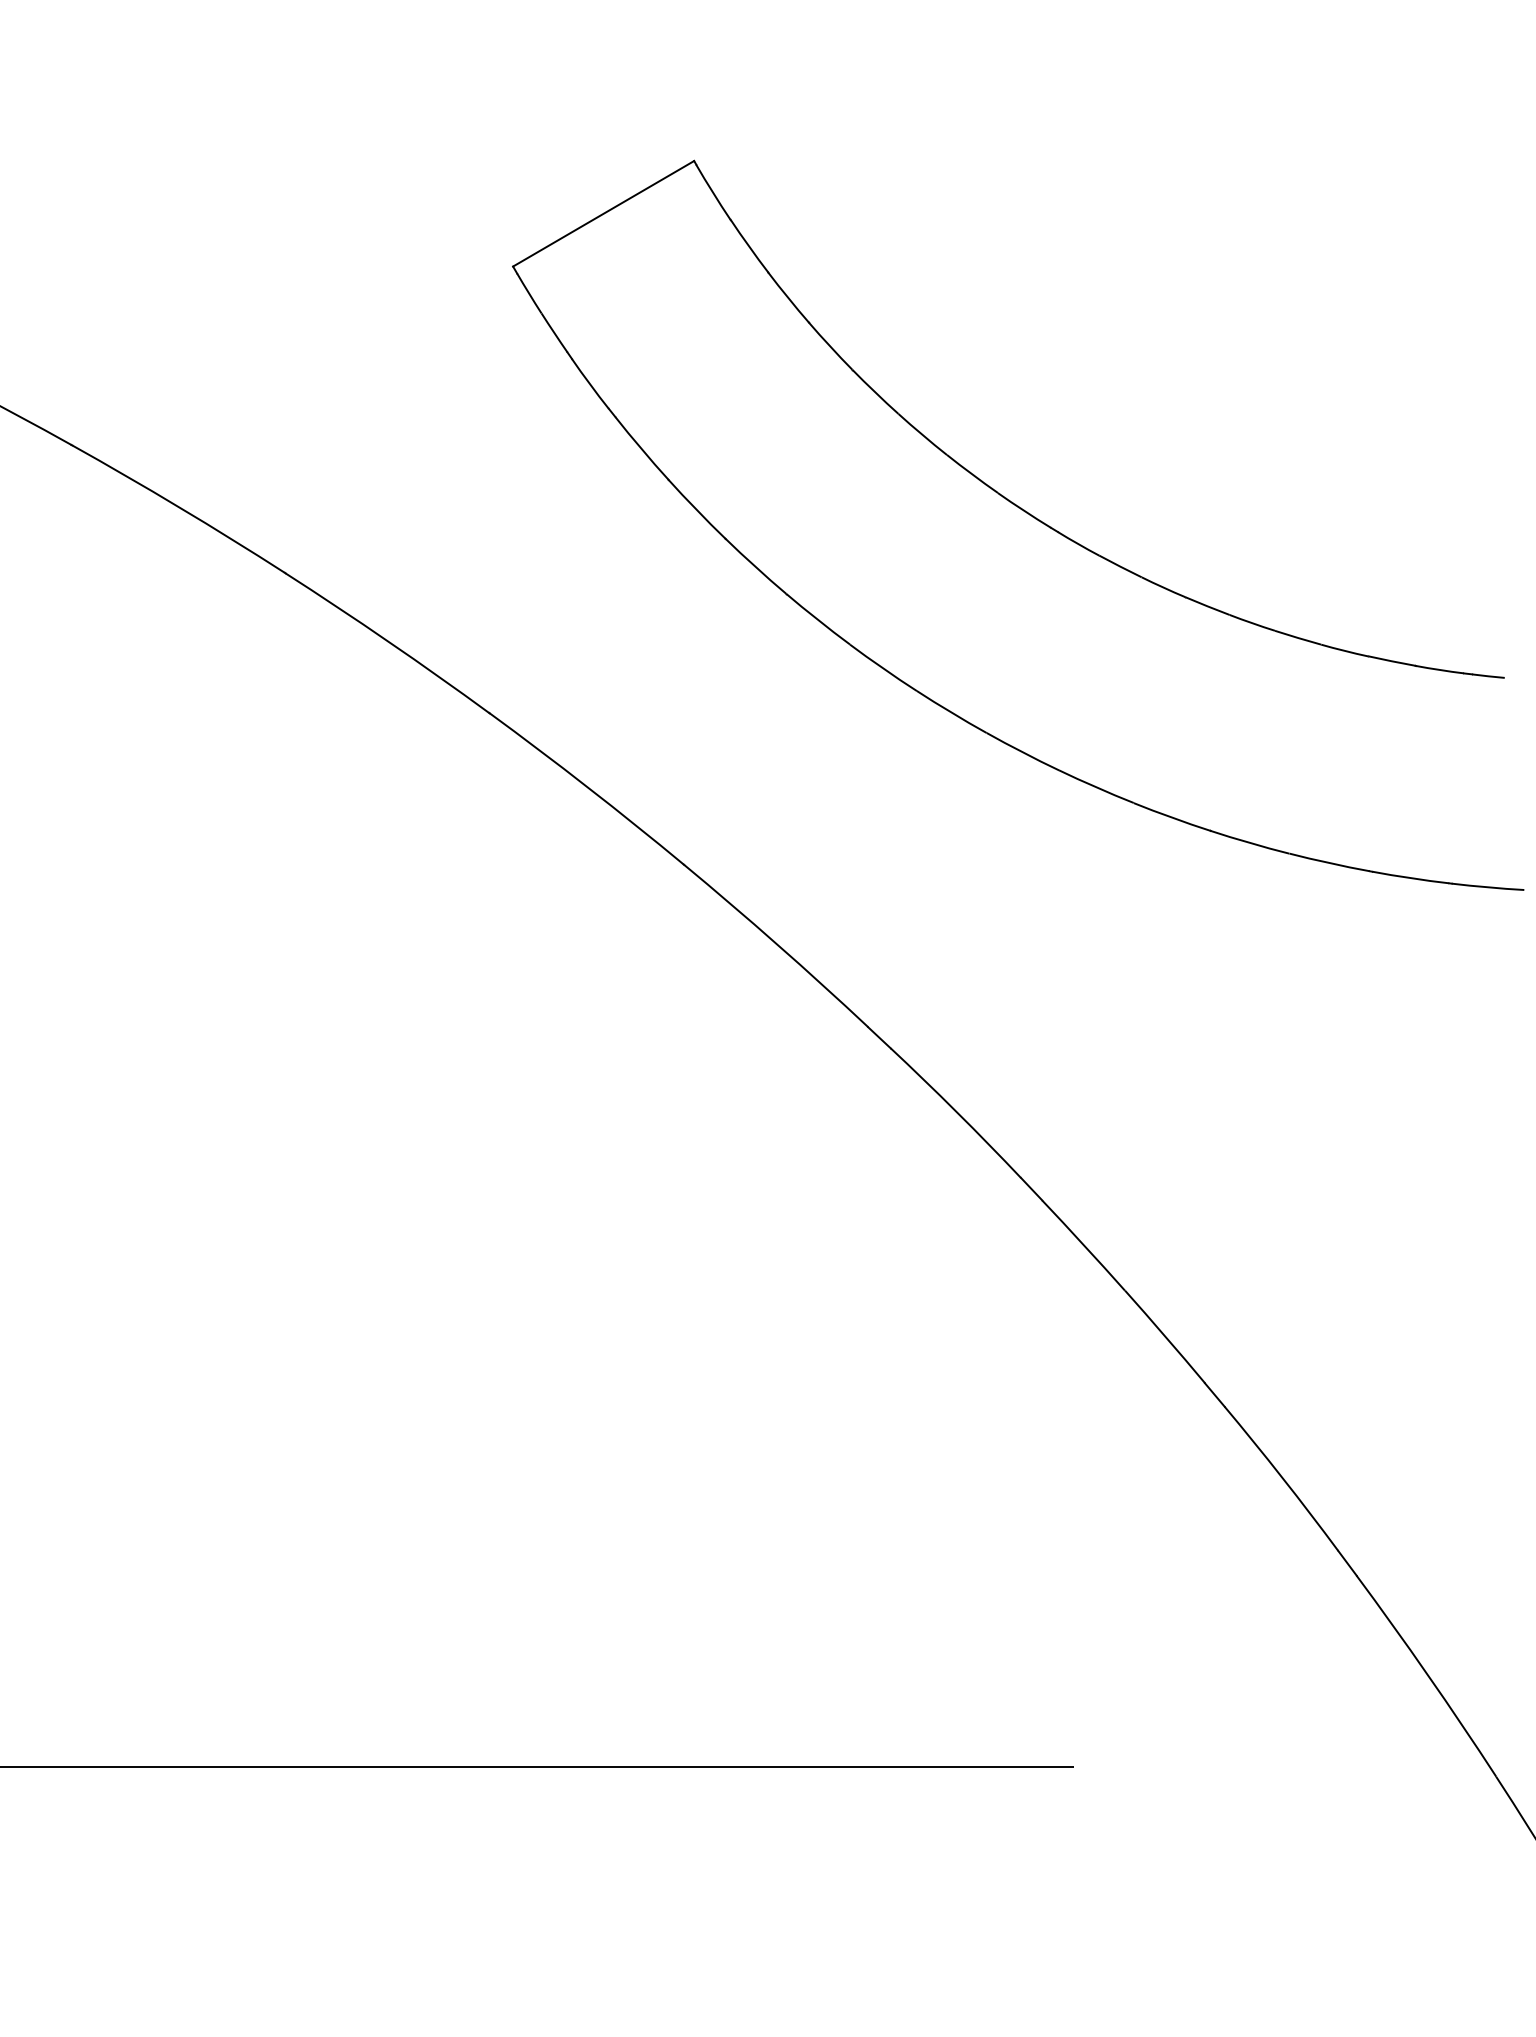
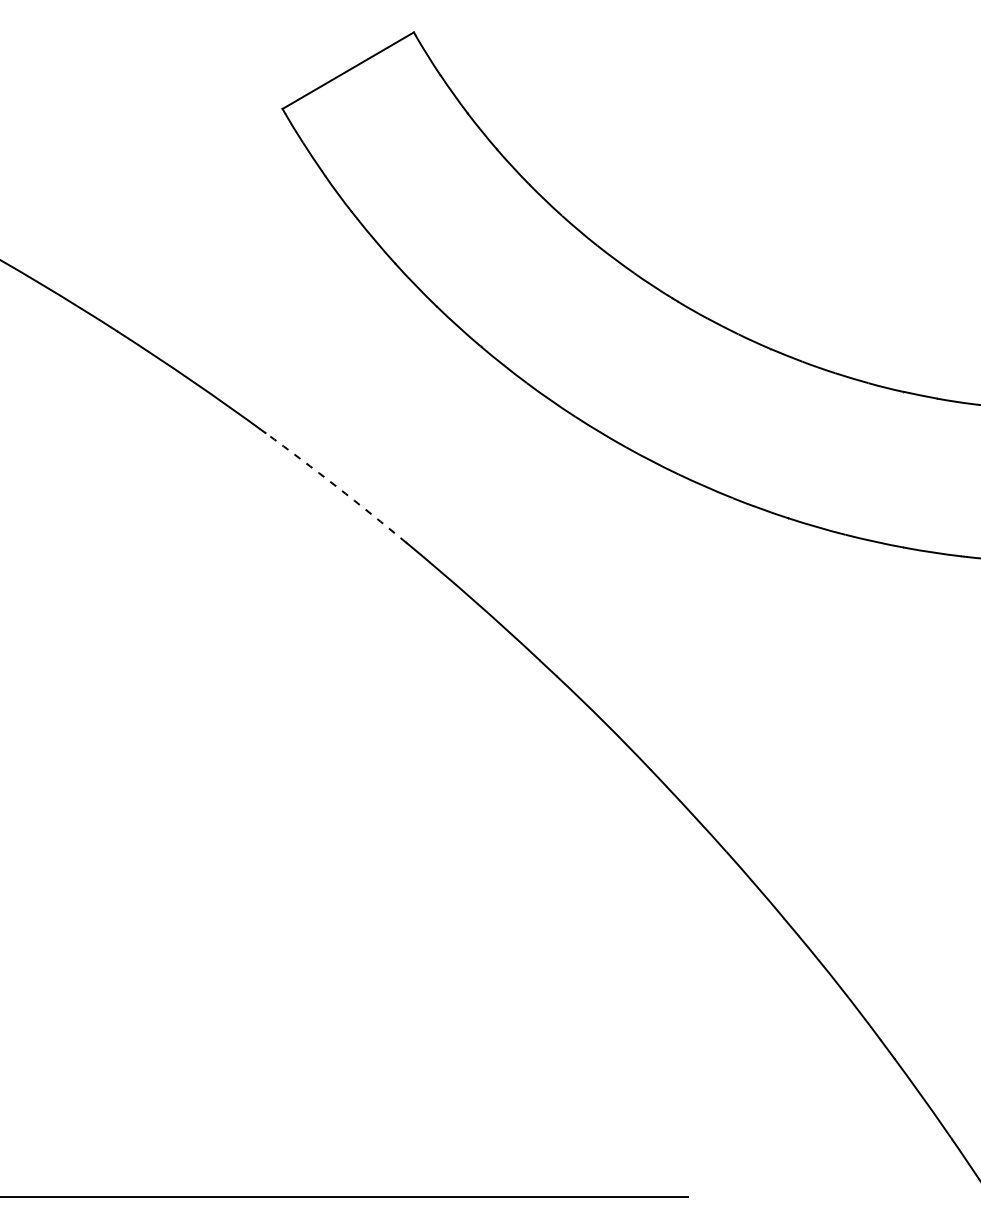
arc: (587, 787) -> (336, 486), solid -> dashed

